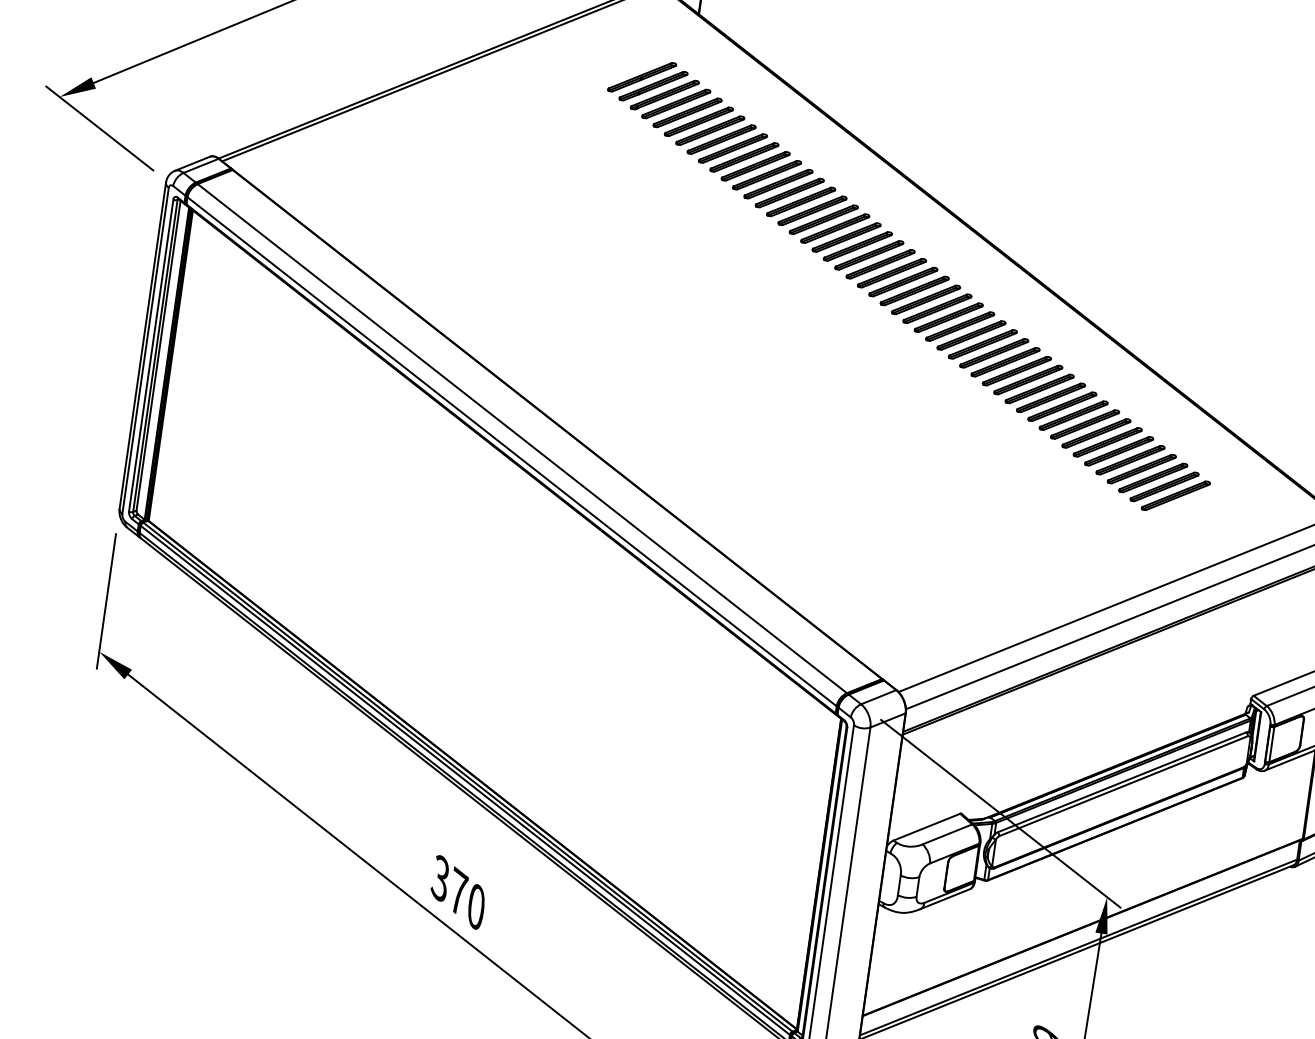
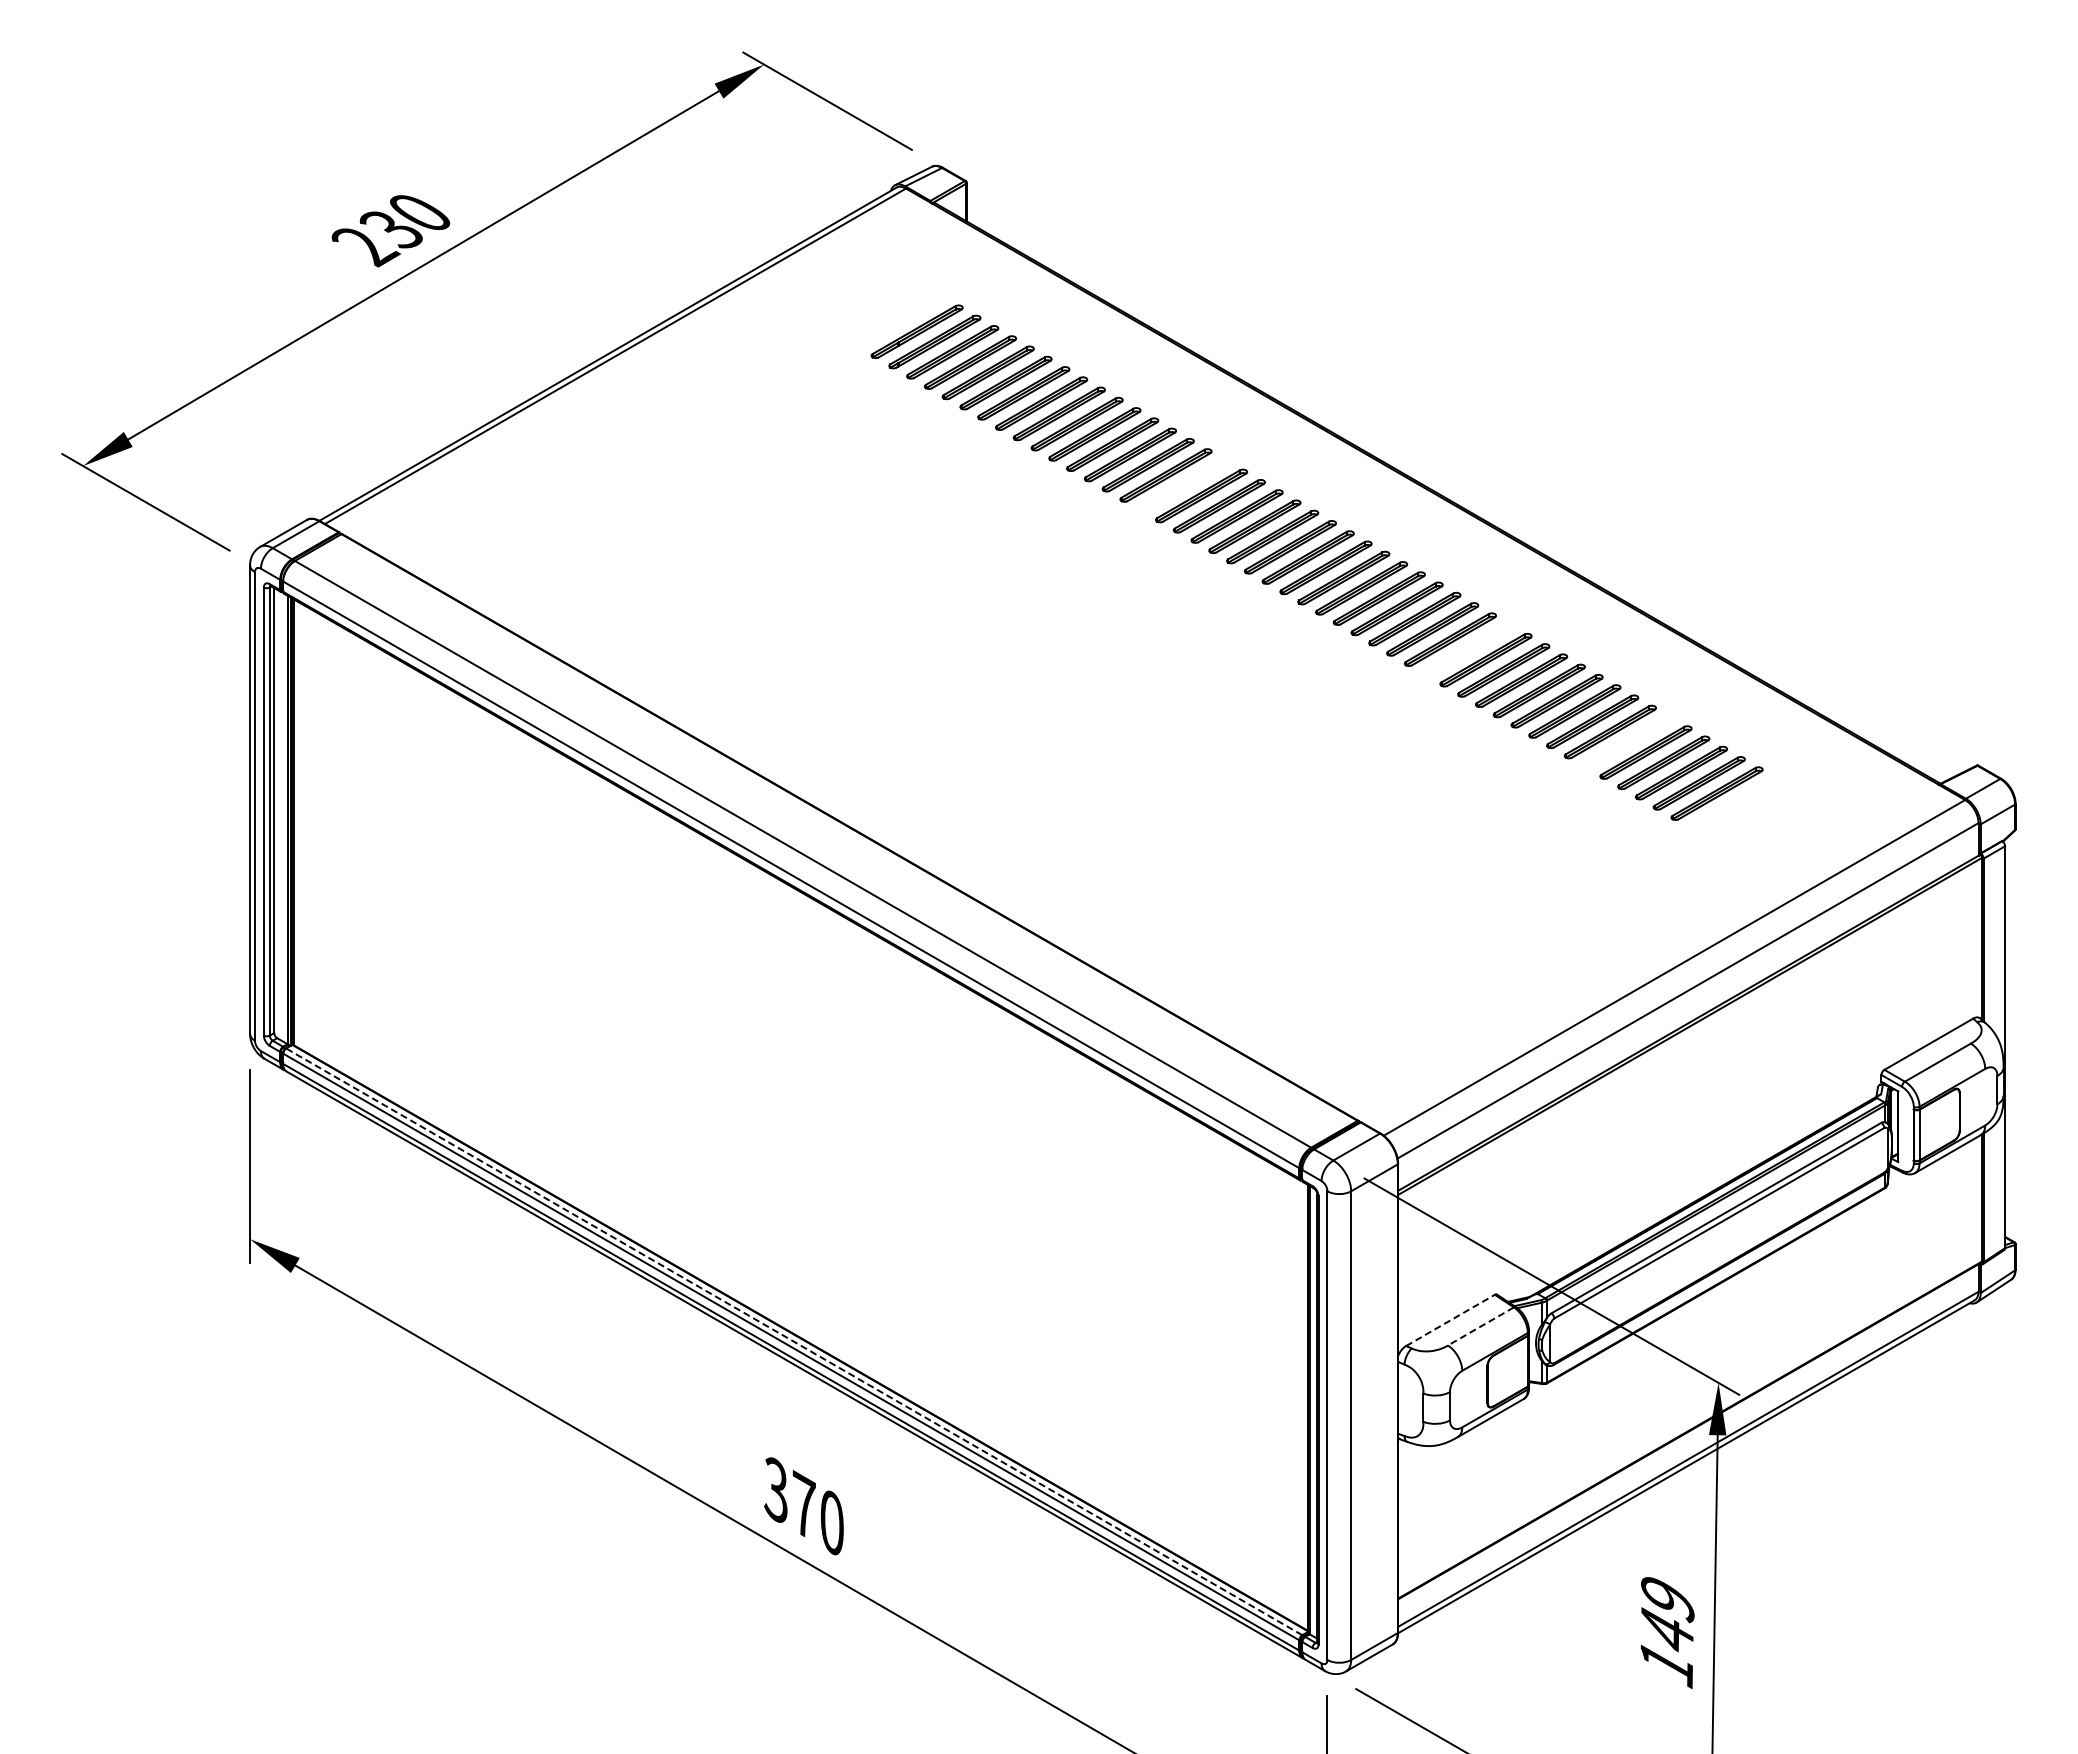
part: (641, 77) -> (898, 321), removed
part: (823, 219) -> (1183, 485), removed
part: (1005, 361) -> (1467, 649), removed
part: (1107, 442) -> (1627, 742), removed
part: (1175, 495) -> (1734, 803), removed
line: (468, 776) -> (794, 1341), solid -> dashed
line: (926, 827) -> (1450, 1320), solid -> dashed
line: (947, 834) -> (1480, 1326), solid -> dashed

